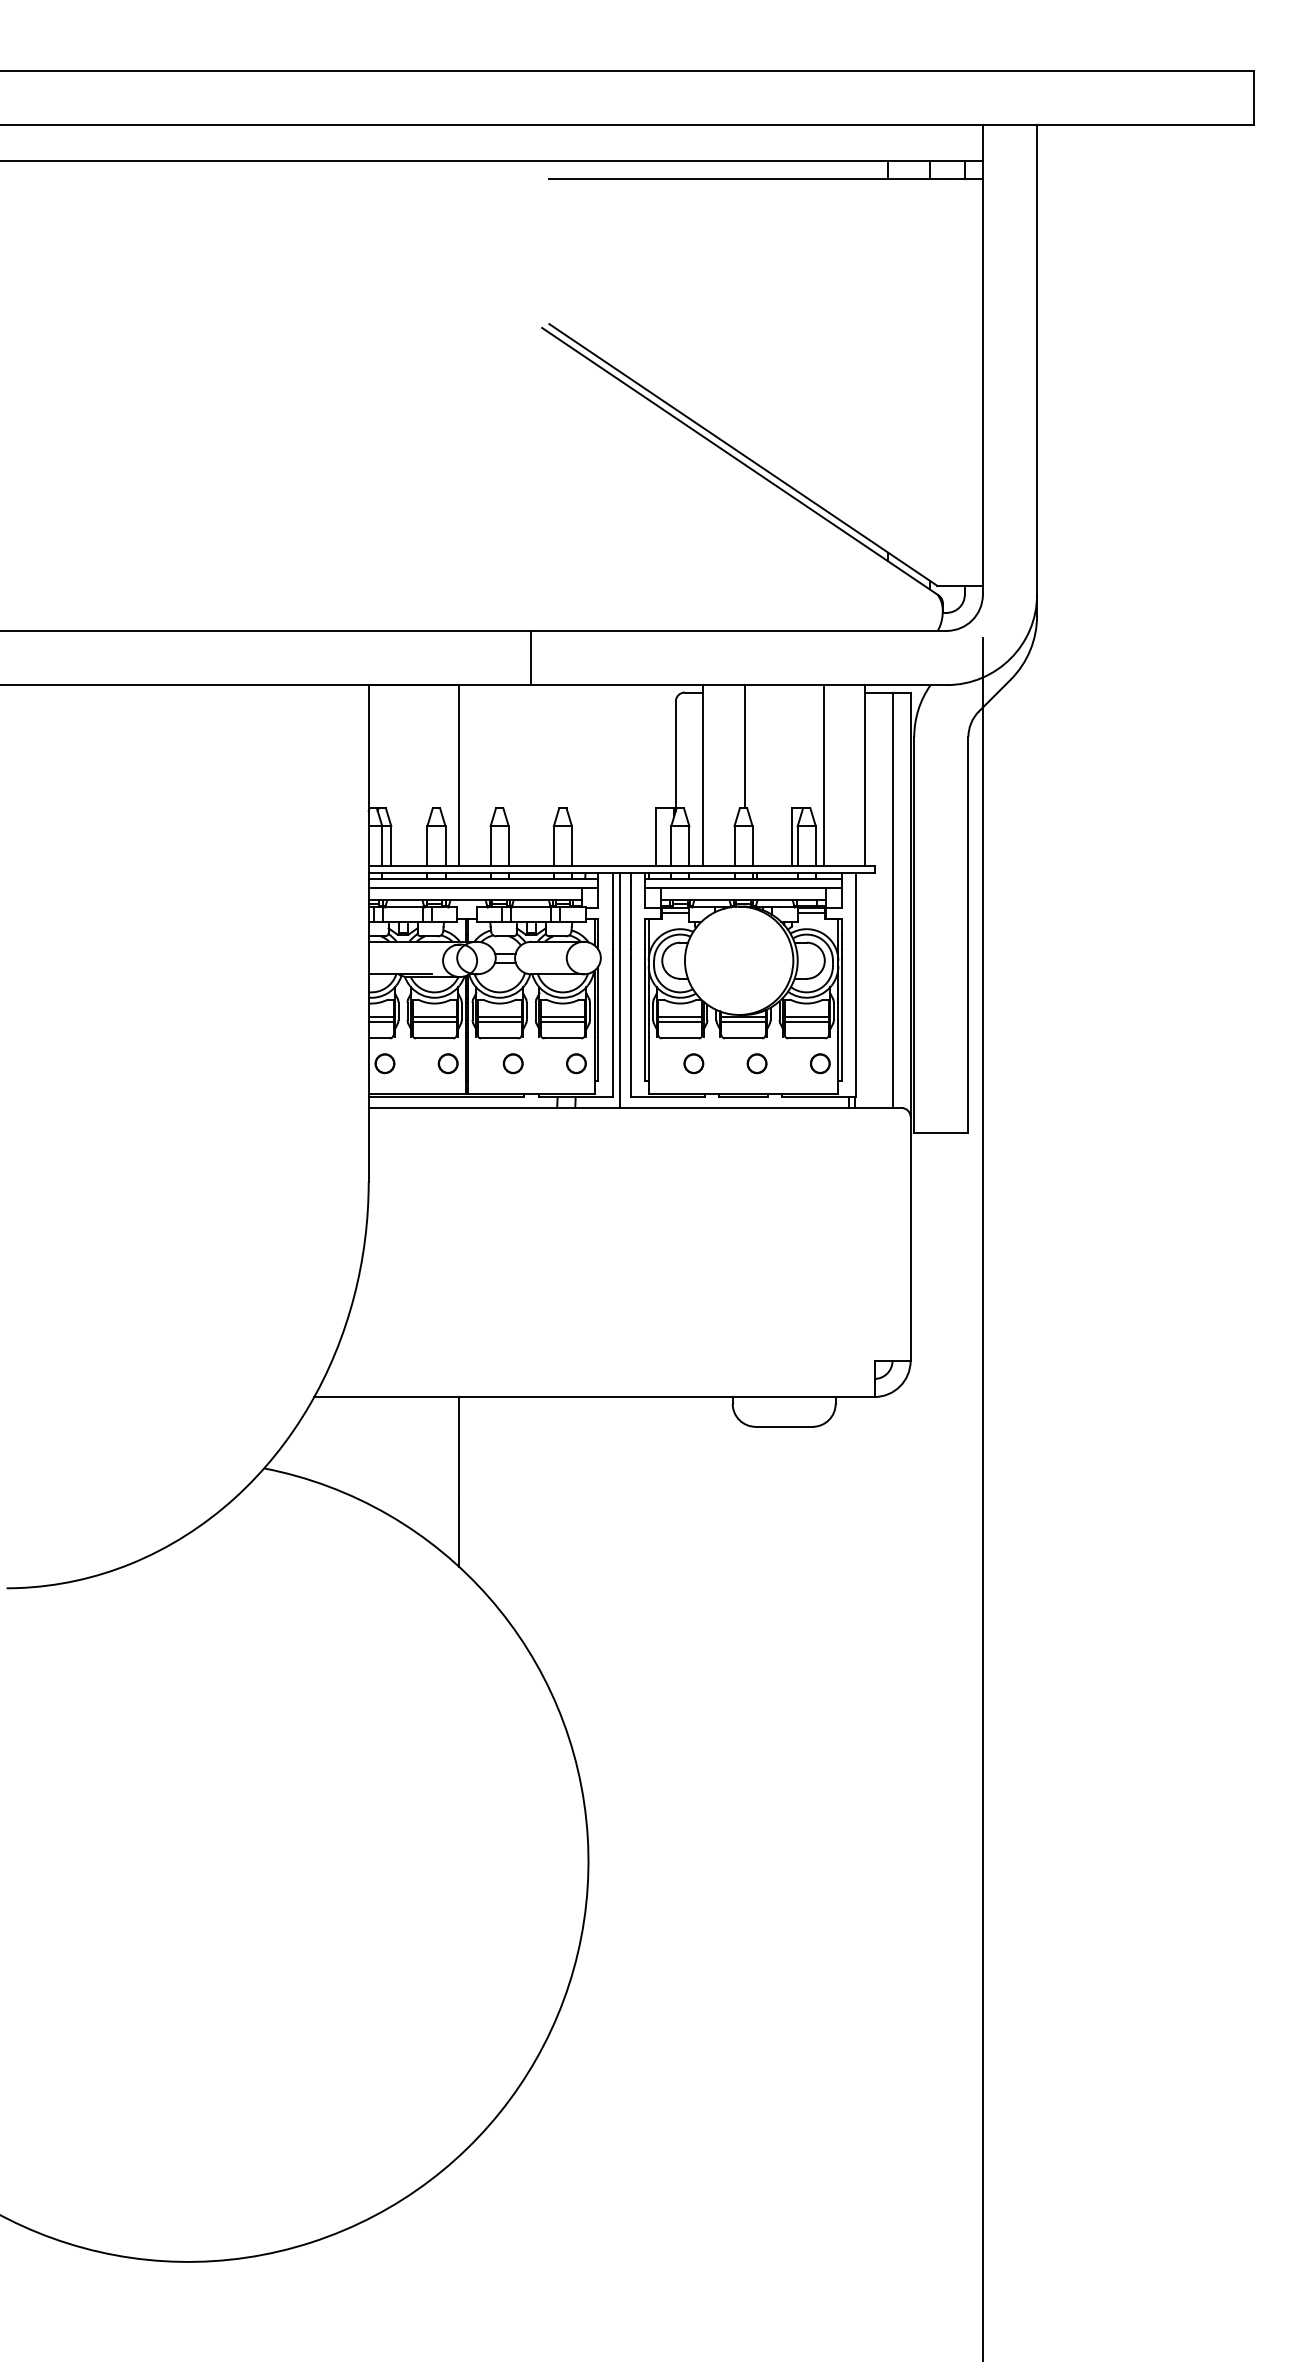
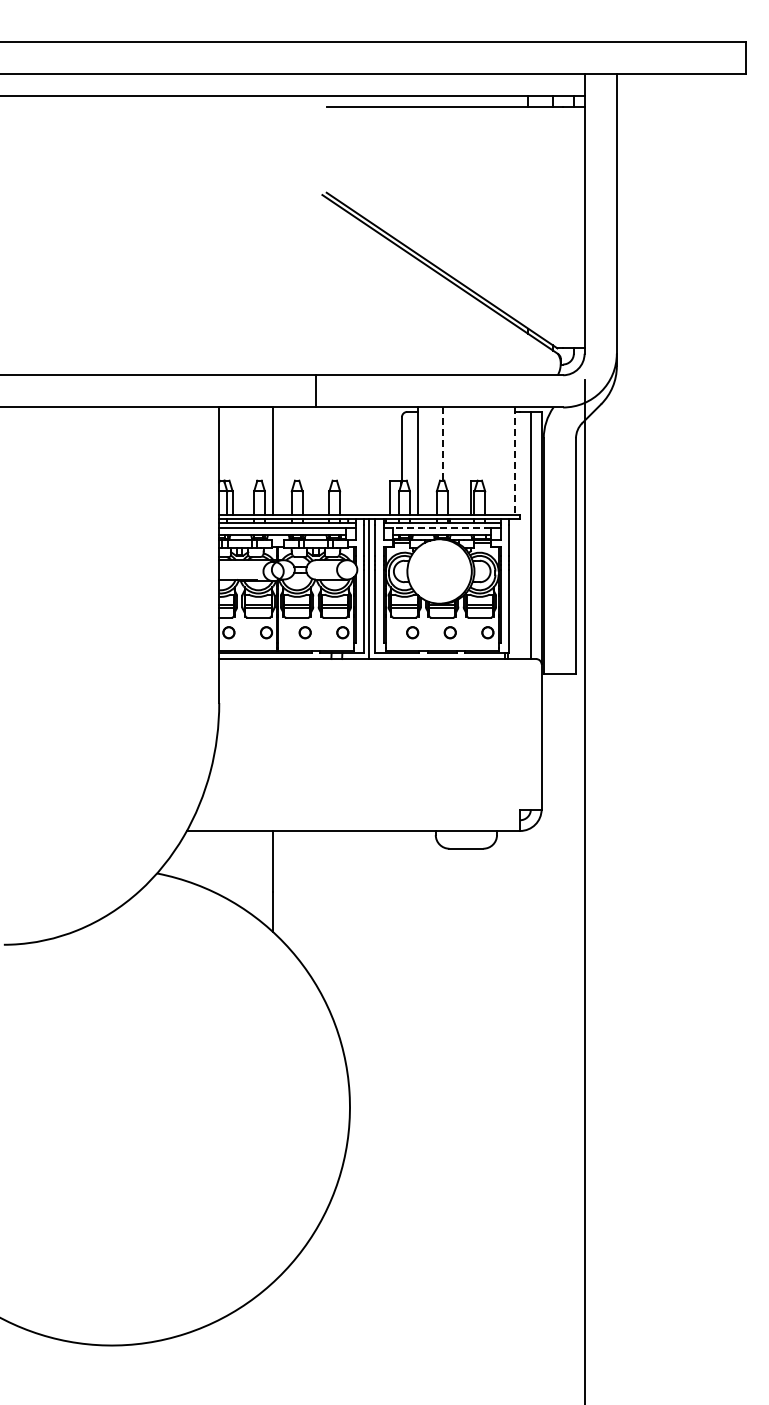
line: (743, 747) -> (442, 444), solid -> dashed
line: (823, 774) -> (489, 460), removed
line: (865, 775) -> (514, 461), solid -> dashed
line: (743, 886) -> (442, 527), solid -> dashed

